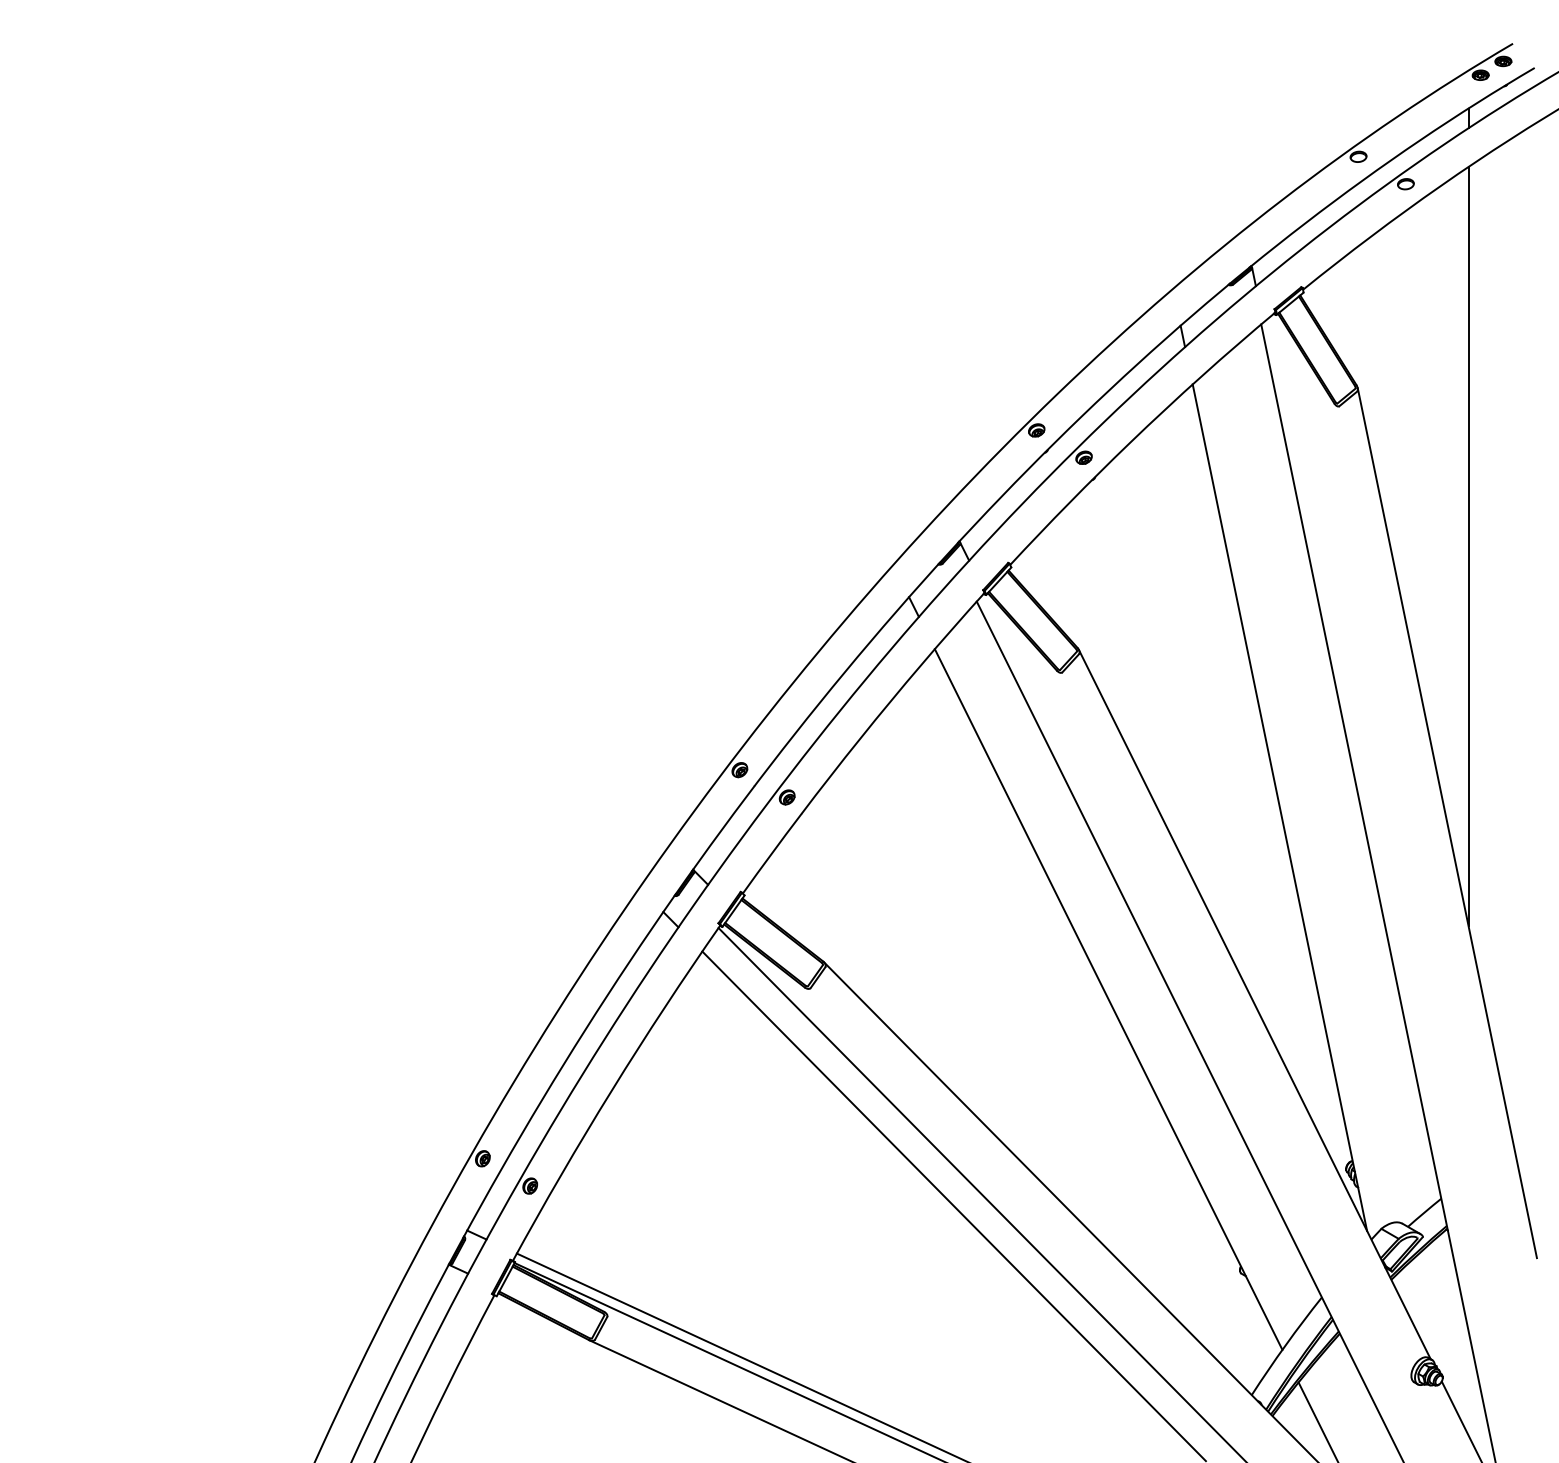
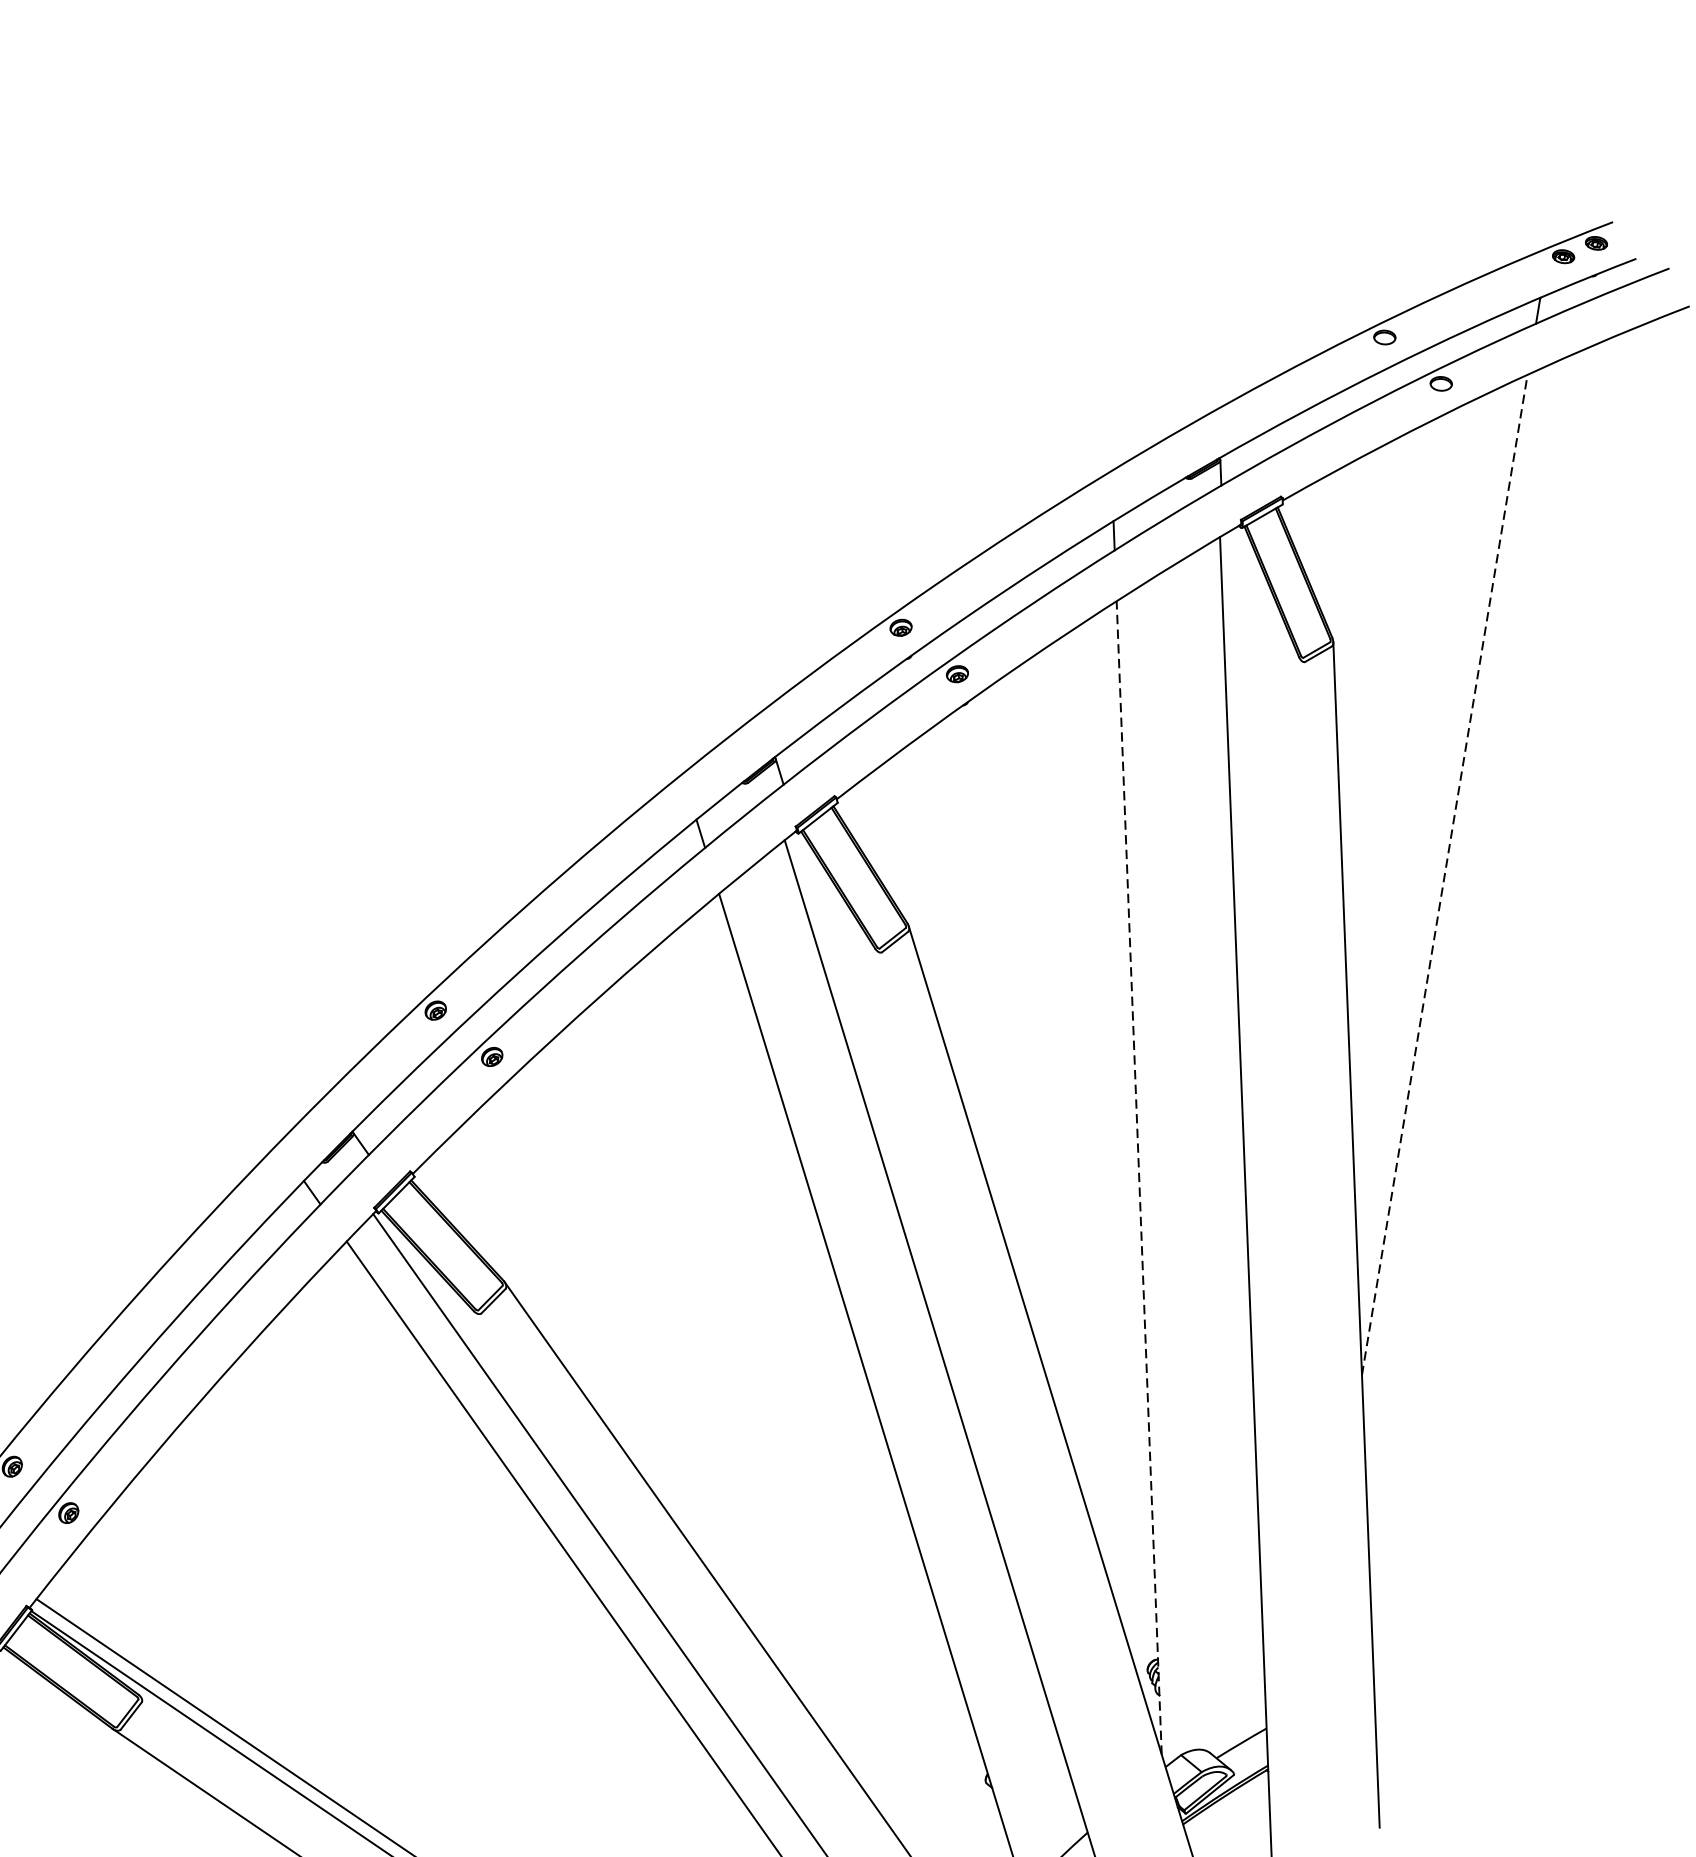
line: (1468, 546) -> (1444, 874), solid -> dashed
line: (1279, 807) -> (1138, 1177), solid -> dashed

